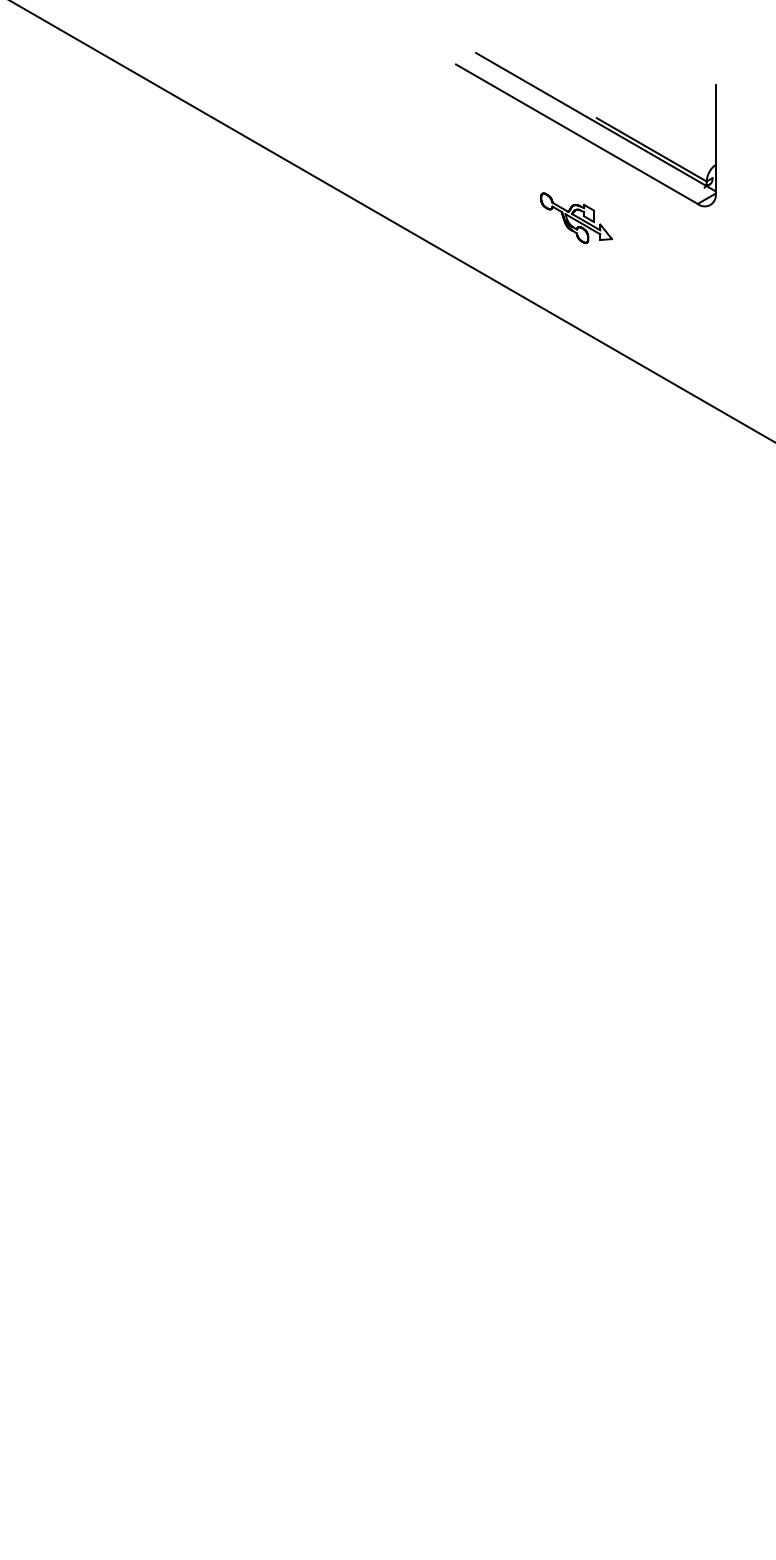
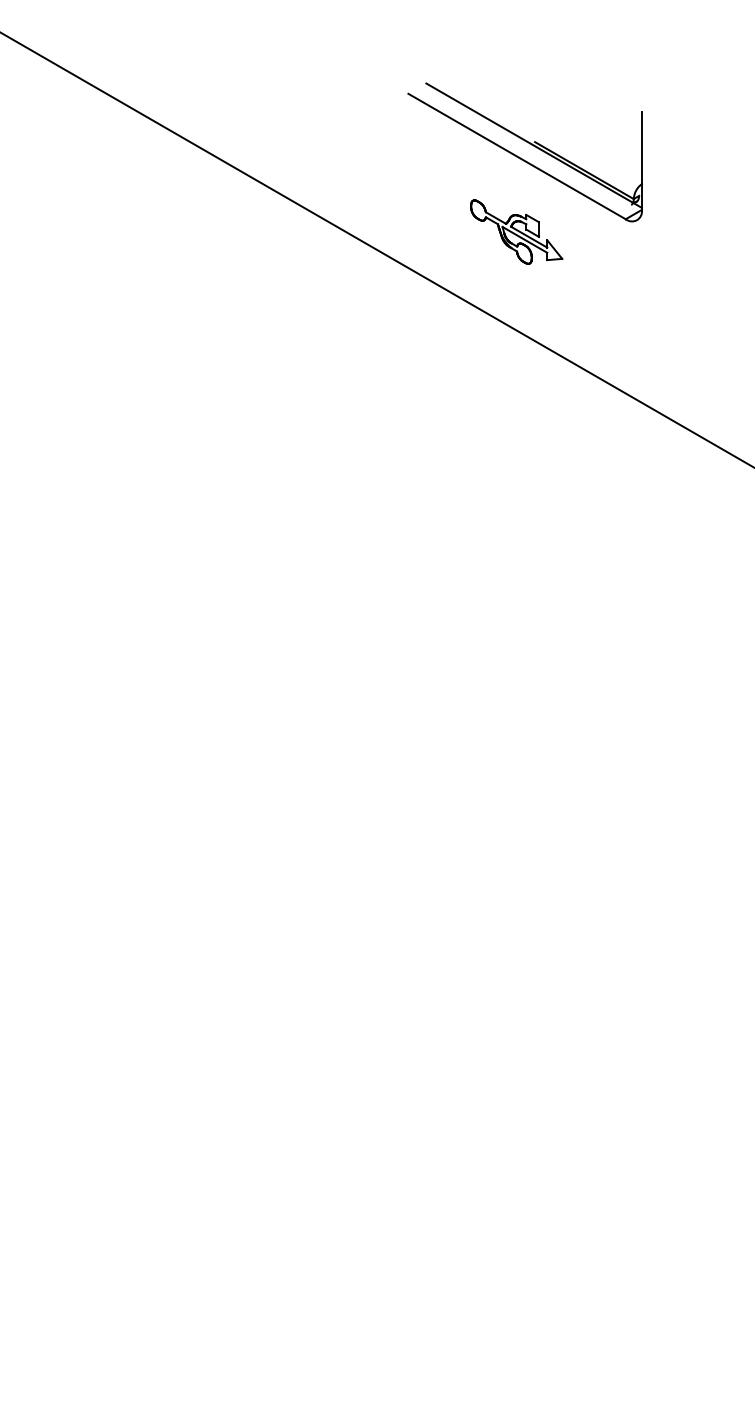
part: (576, 217) -> (516, 231), size x1.43

